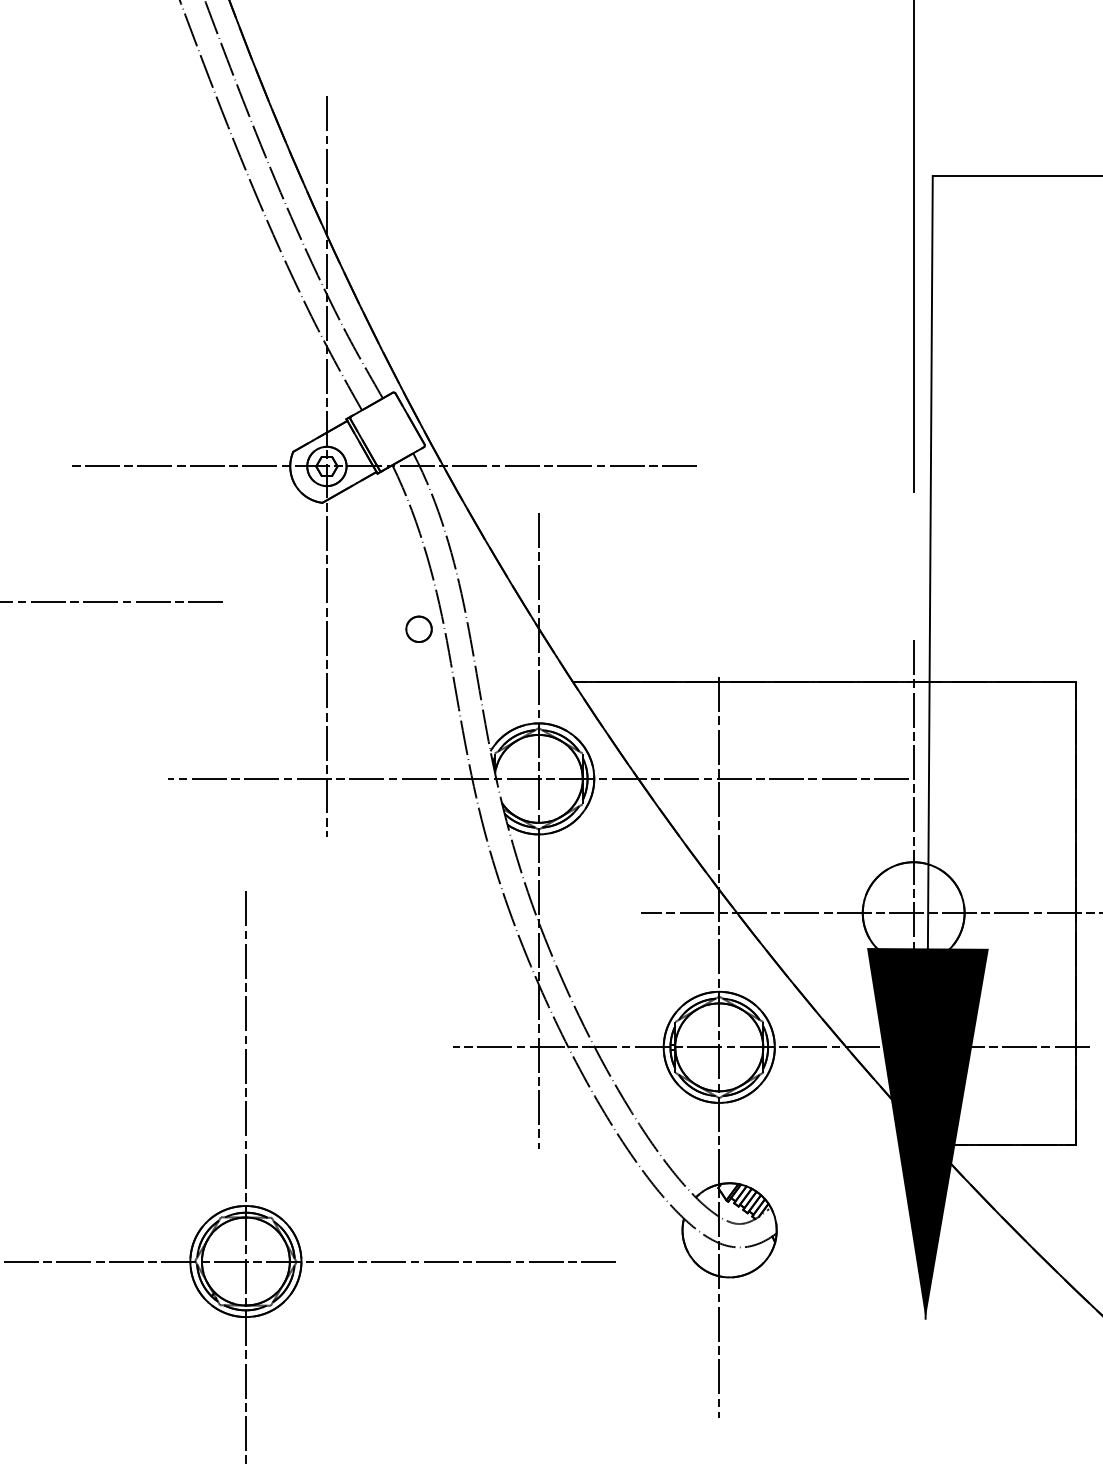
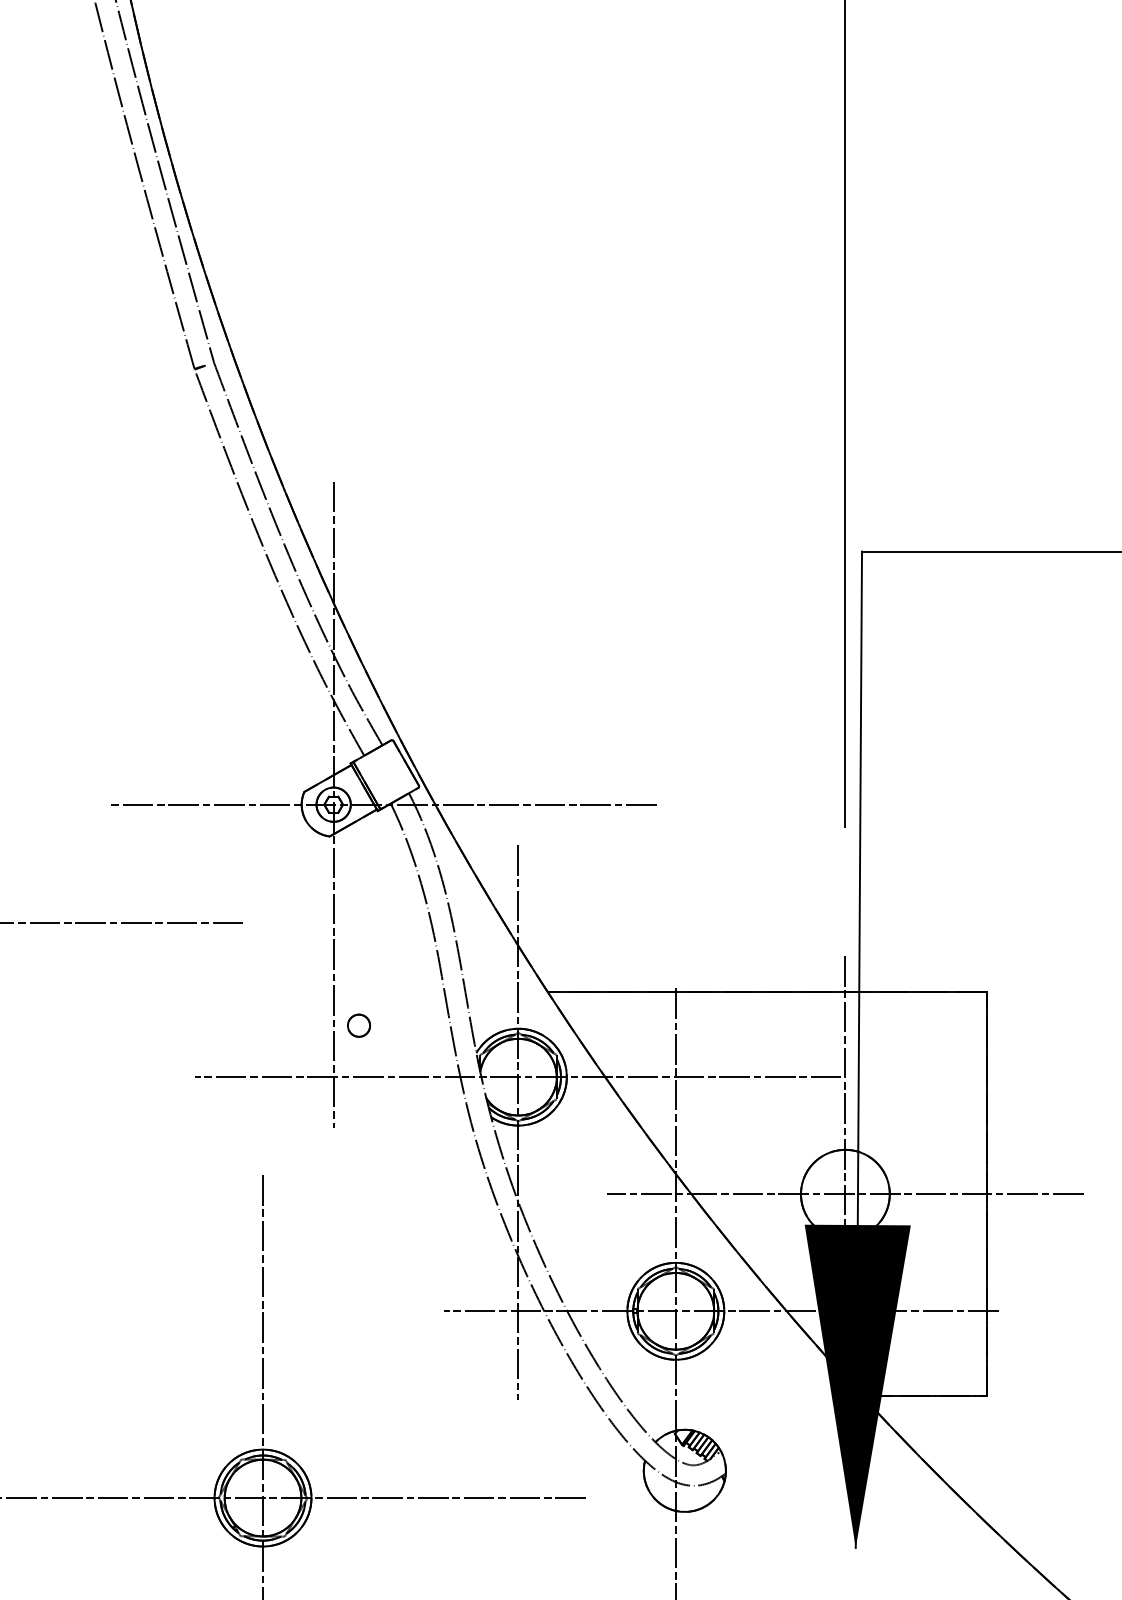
circle: (419, 629) -> (359, 1025), moved

